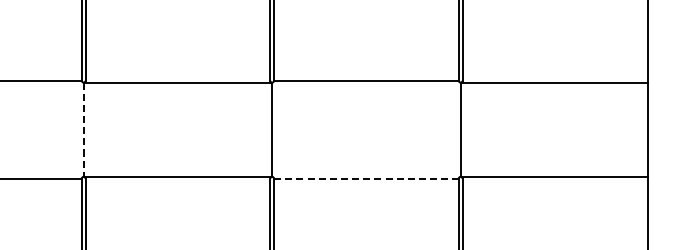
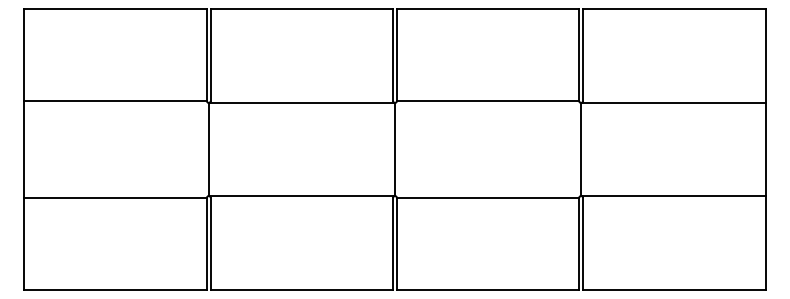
line: (83, 129) -> (208, 149), dashed -> solid
line: (366, 178) -> (488, 197), dashed -> solid

